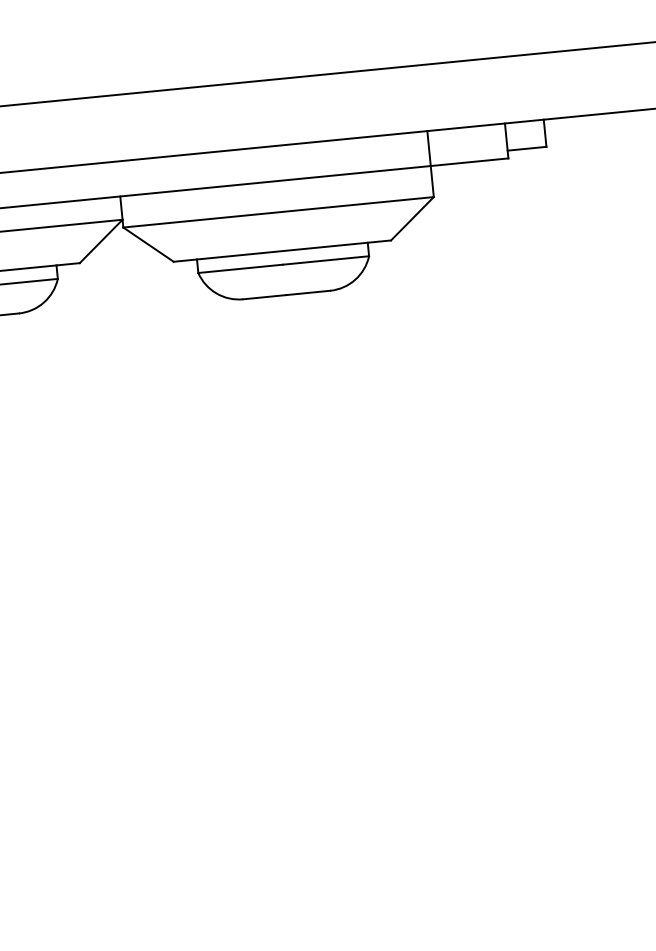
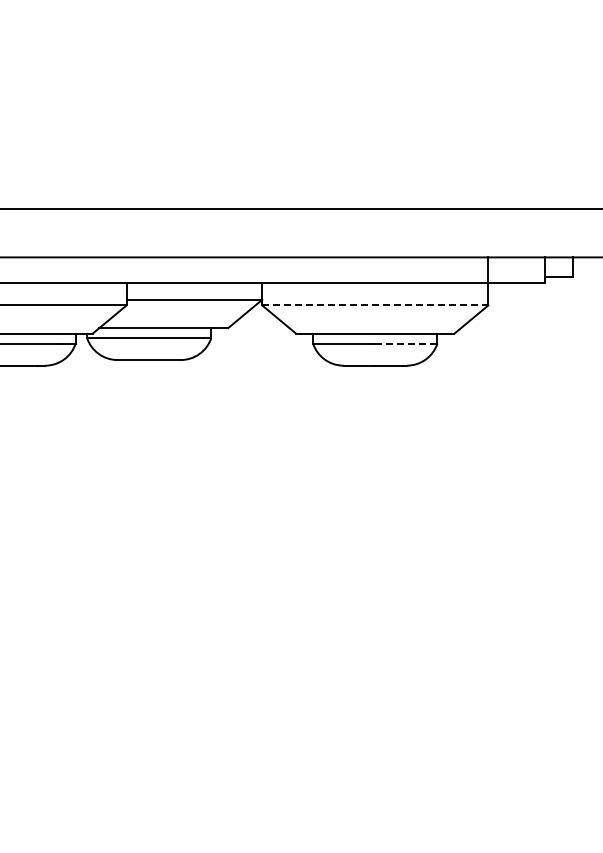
line: (278, 212) -> (375, 305), solid -> dashed
line: (326, 260) -> (406, 343), solid -> dashed

